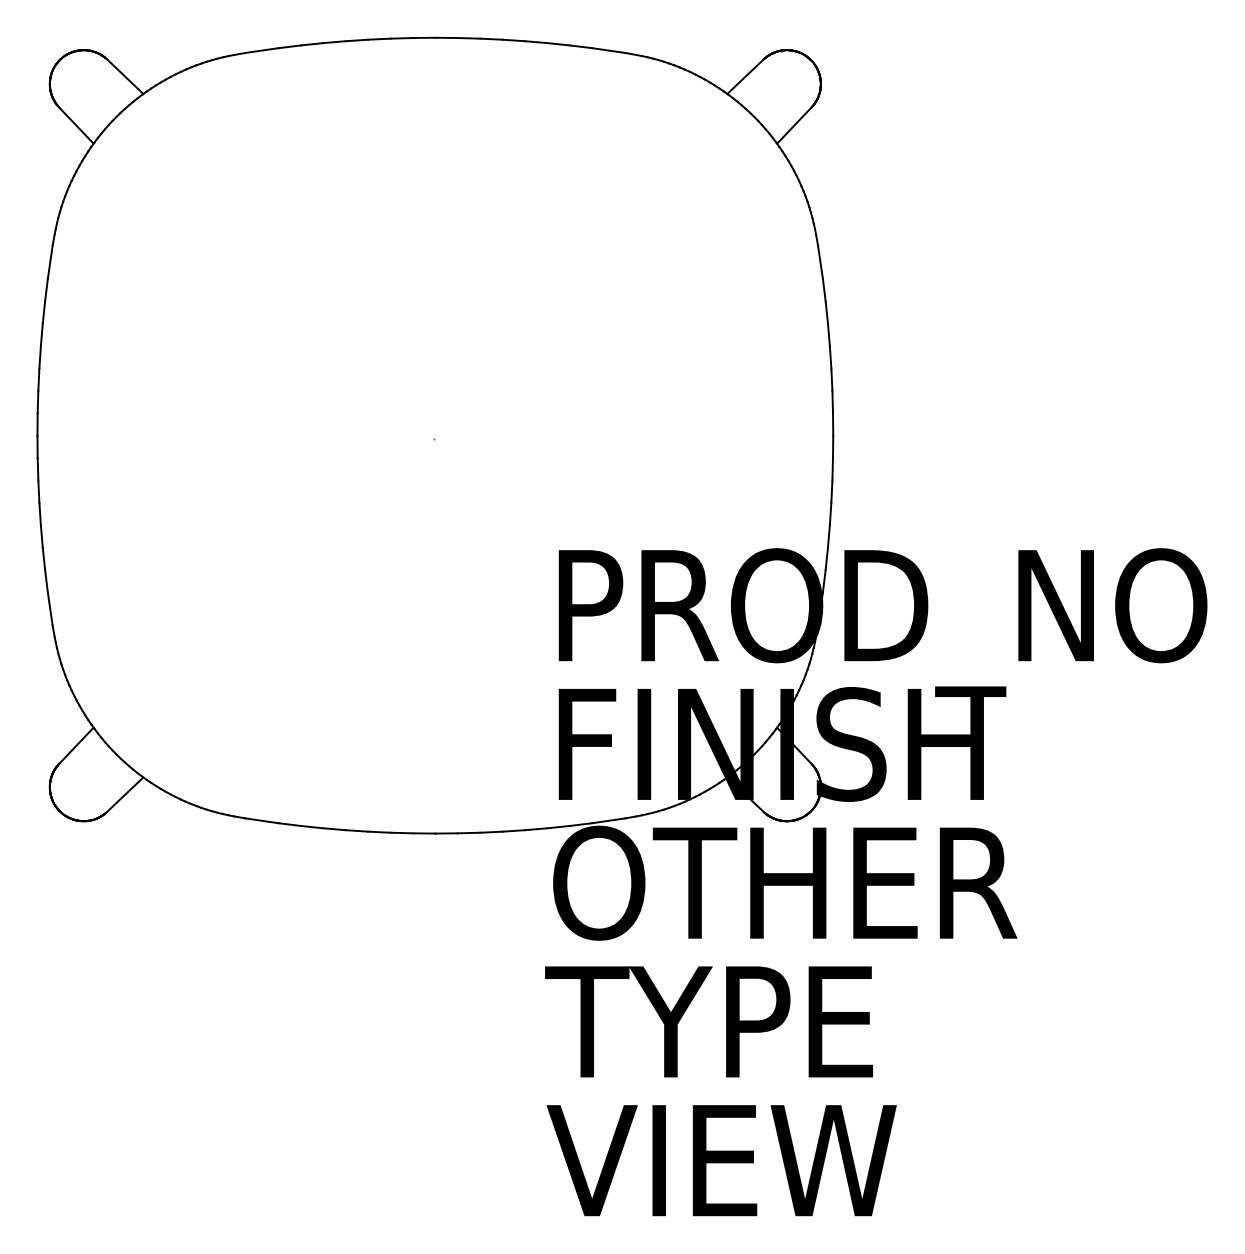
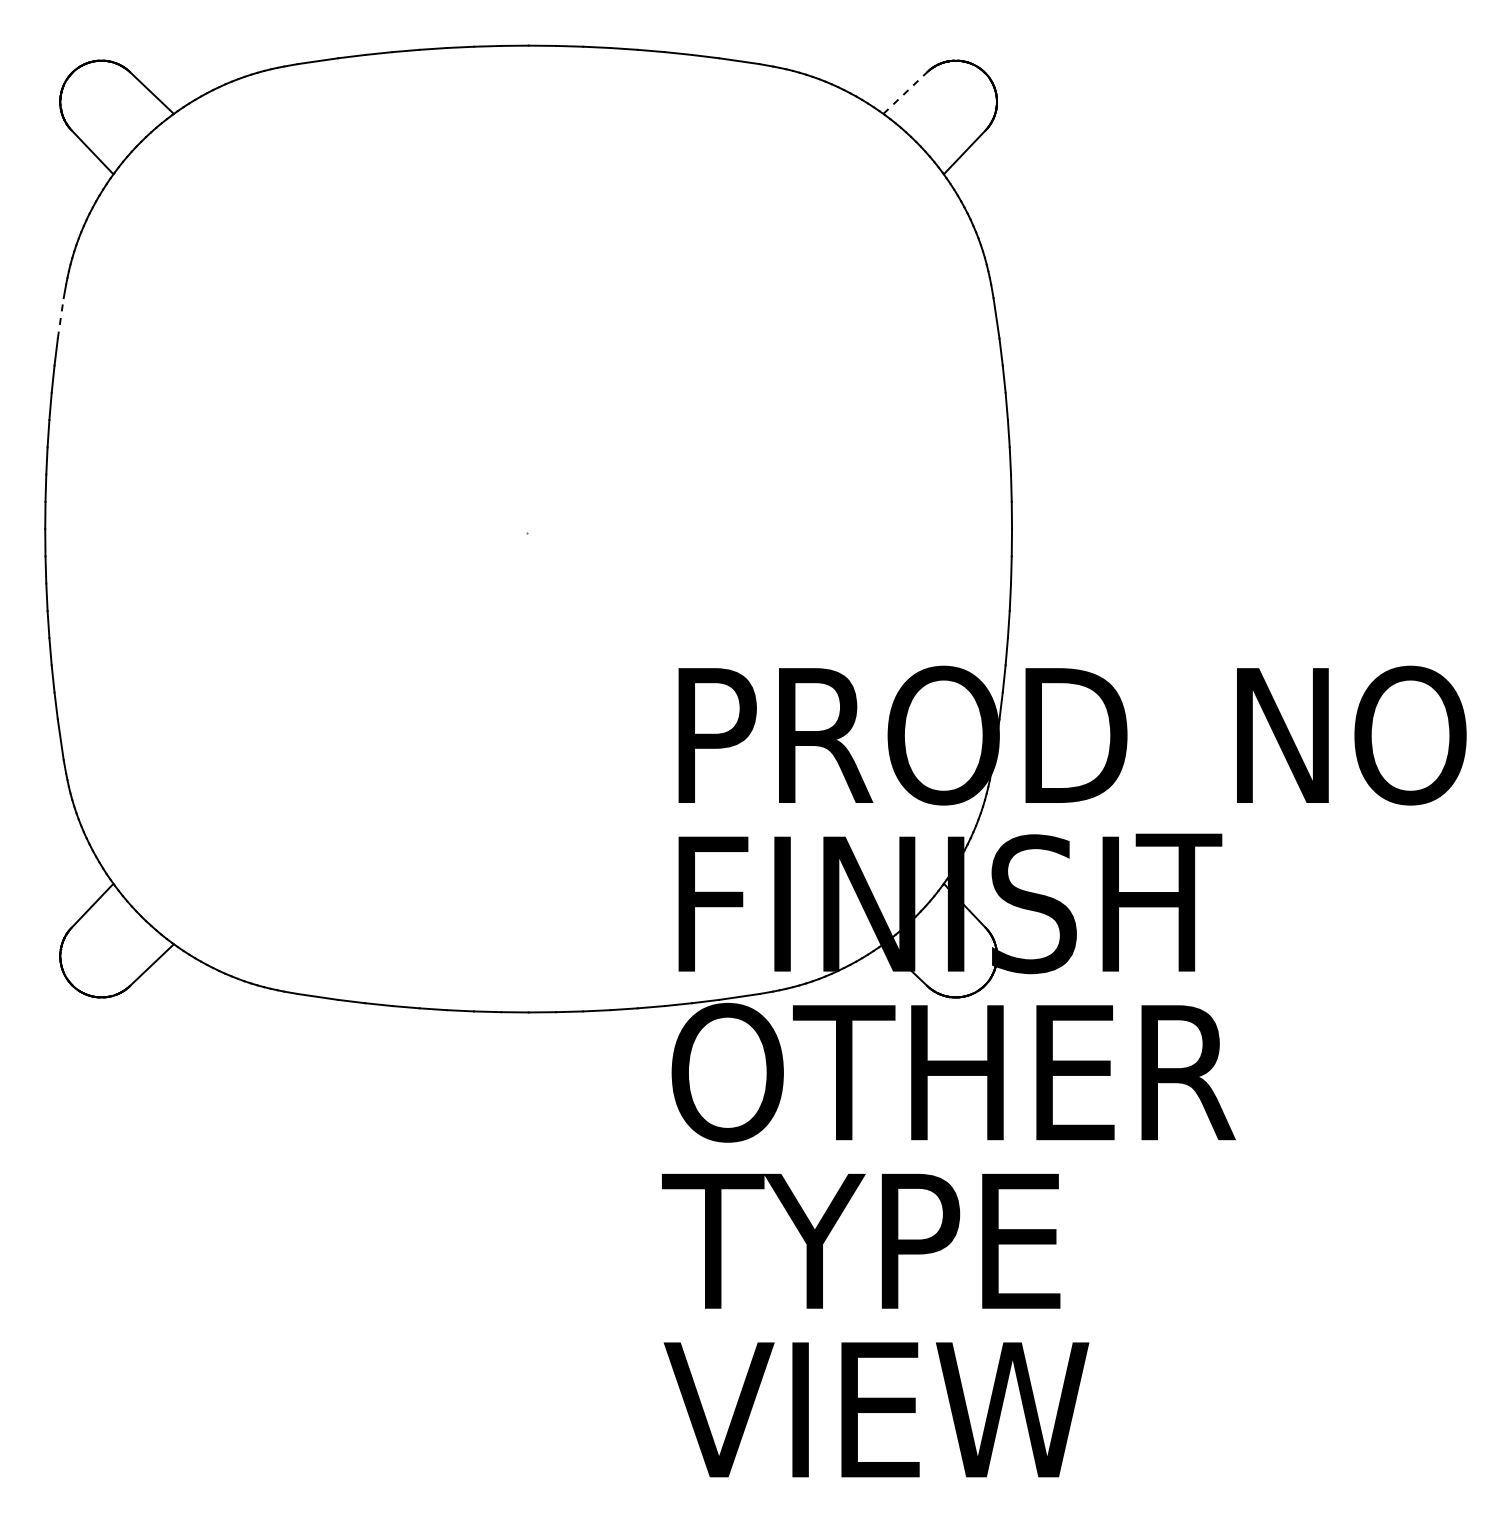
line: (745, 76) -> (905, 92), solid -> dashed
line: (50, 261) -> (60, 317), solid -> dashed

